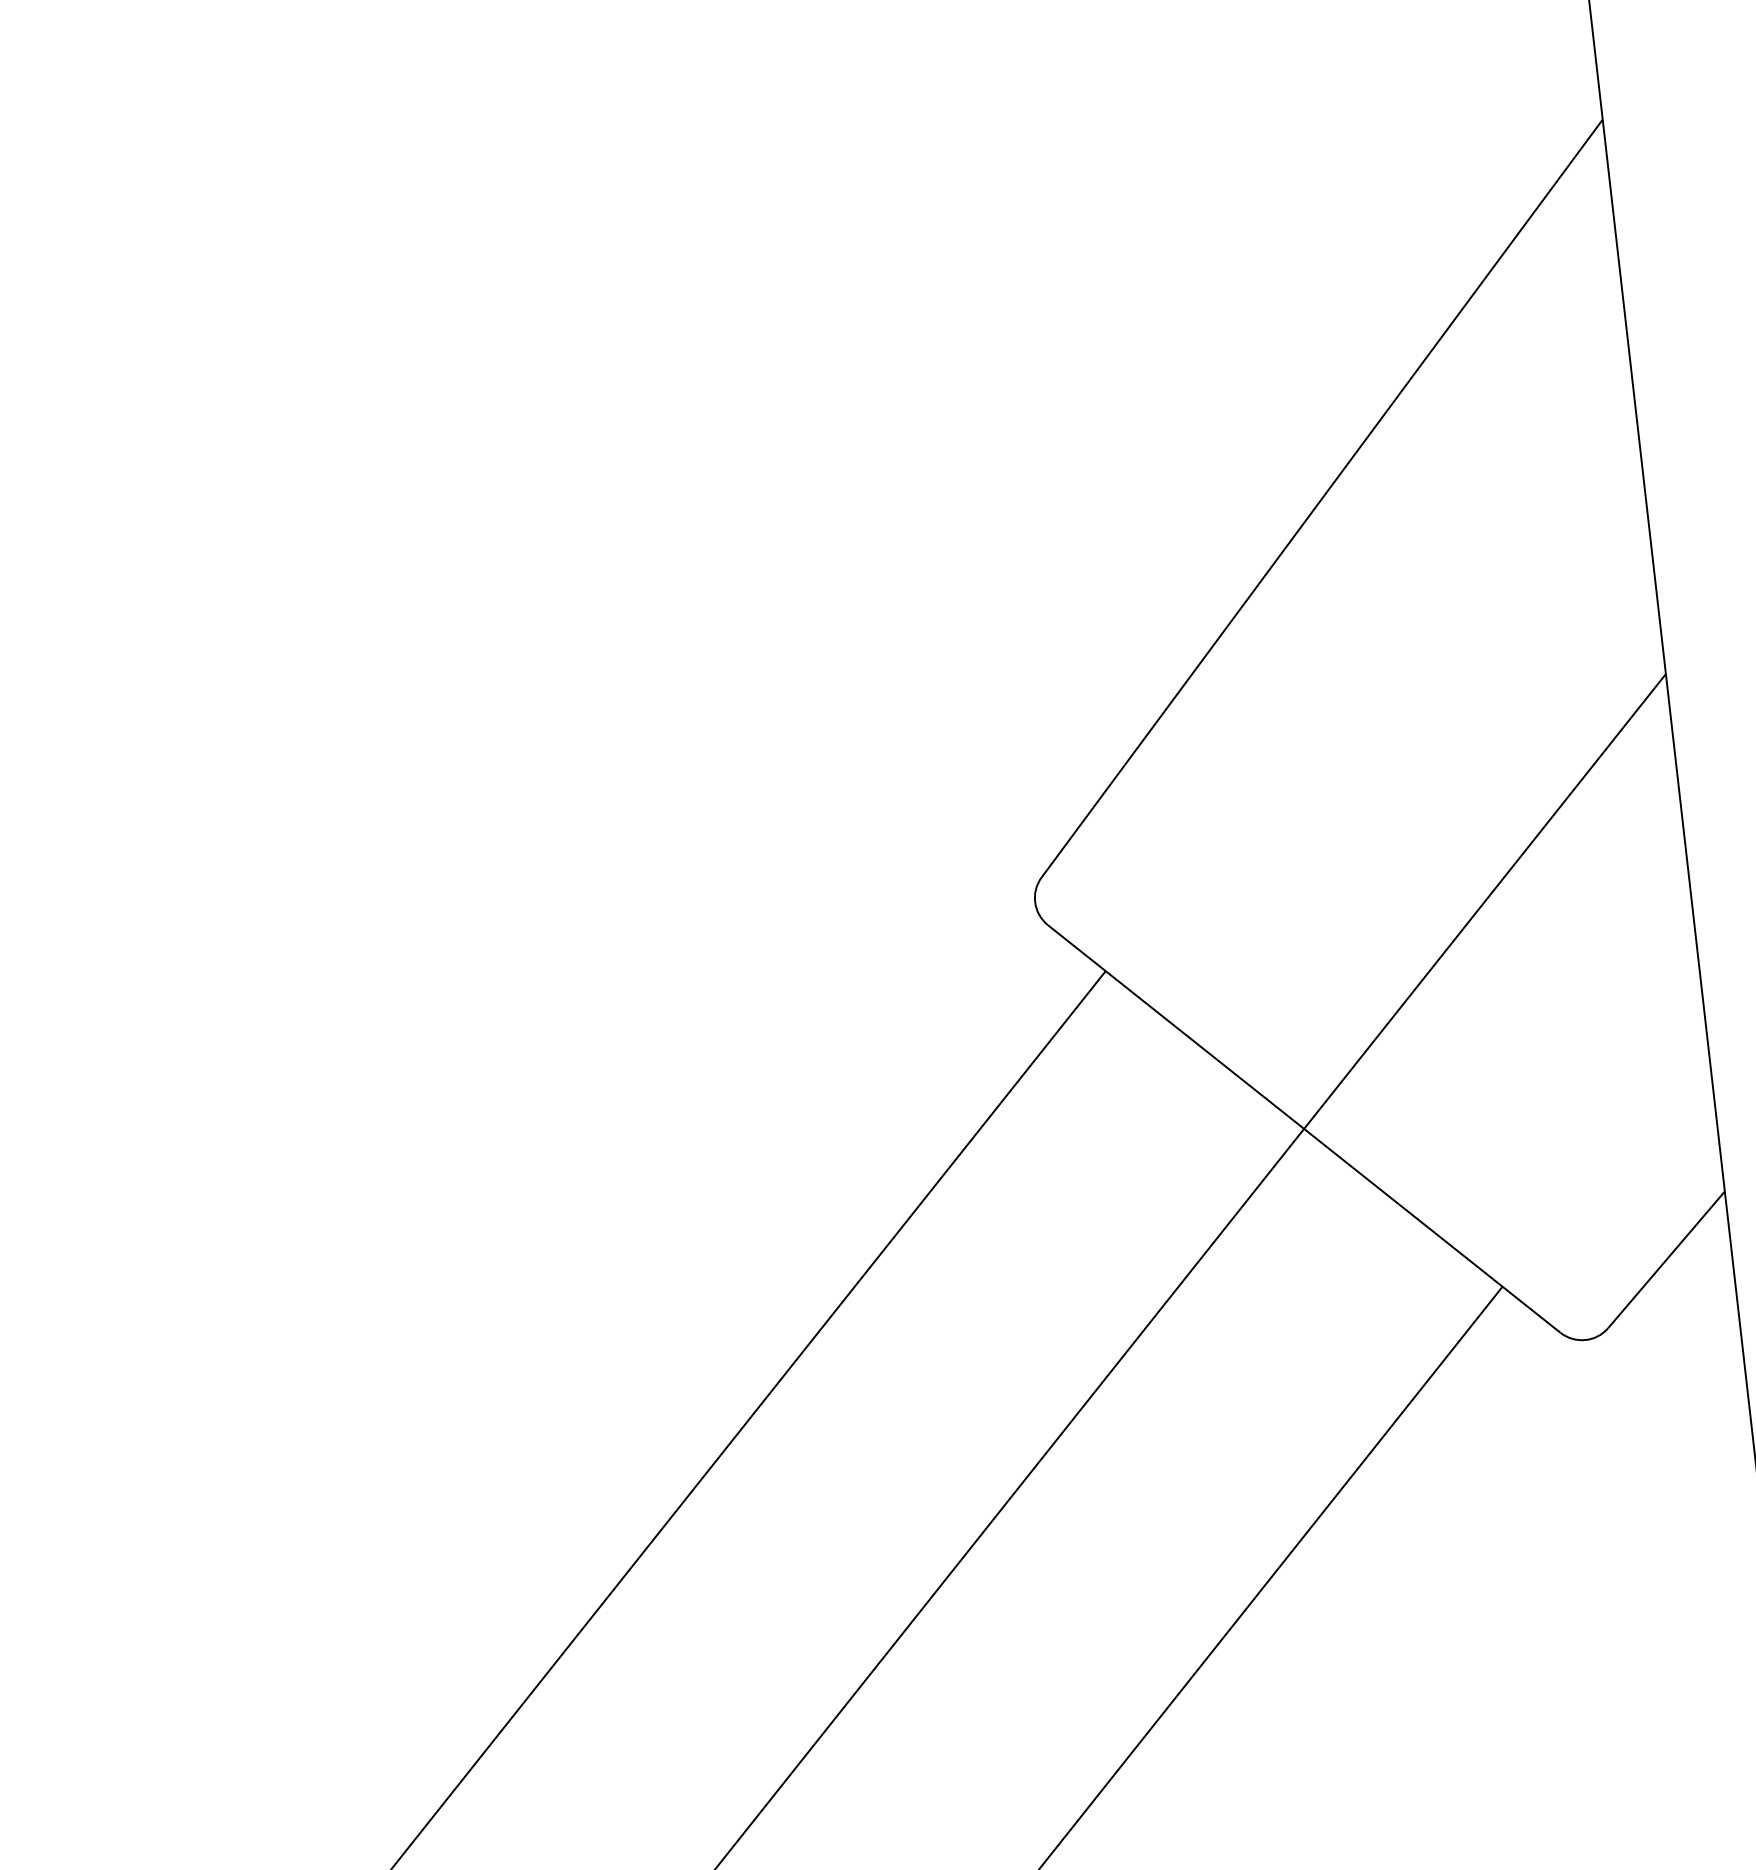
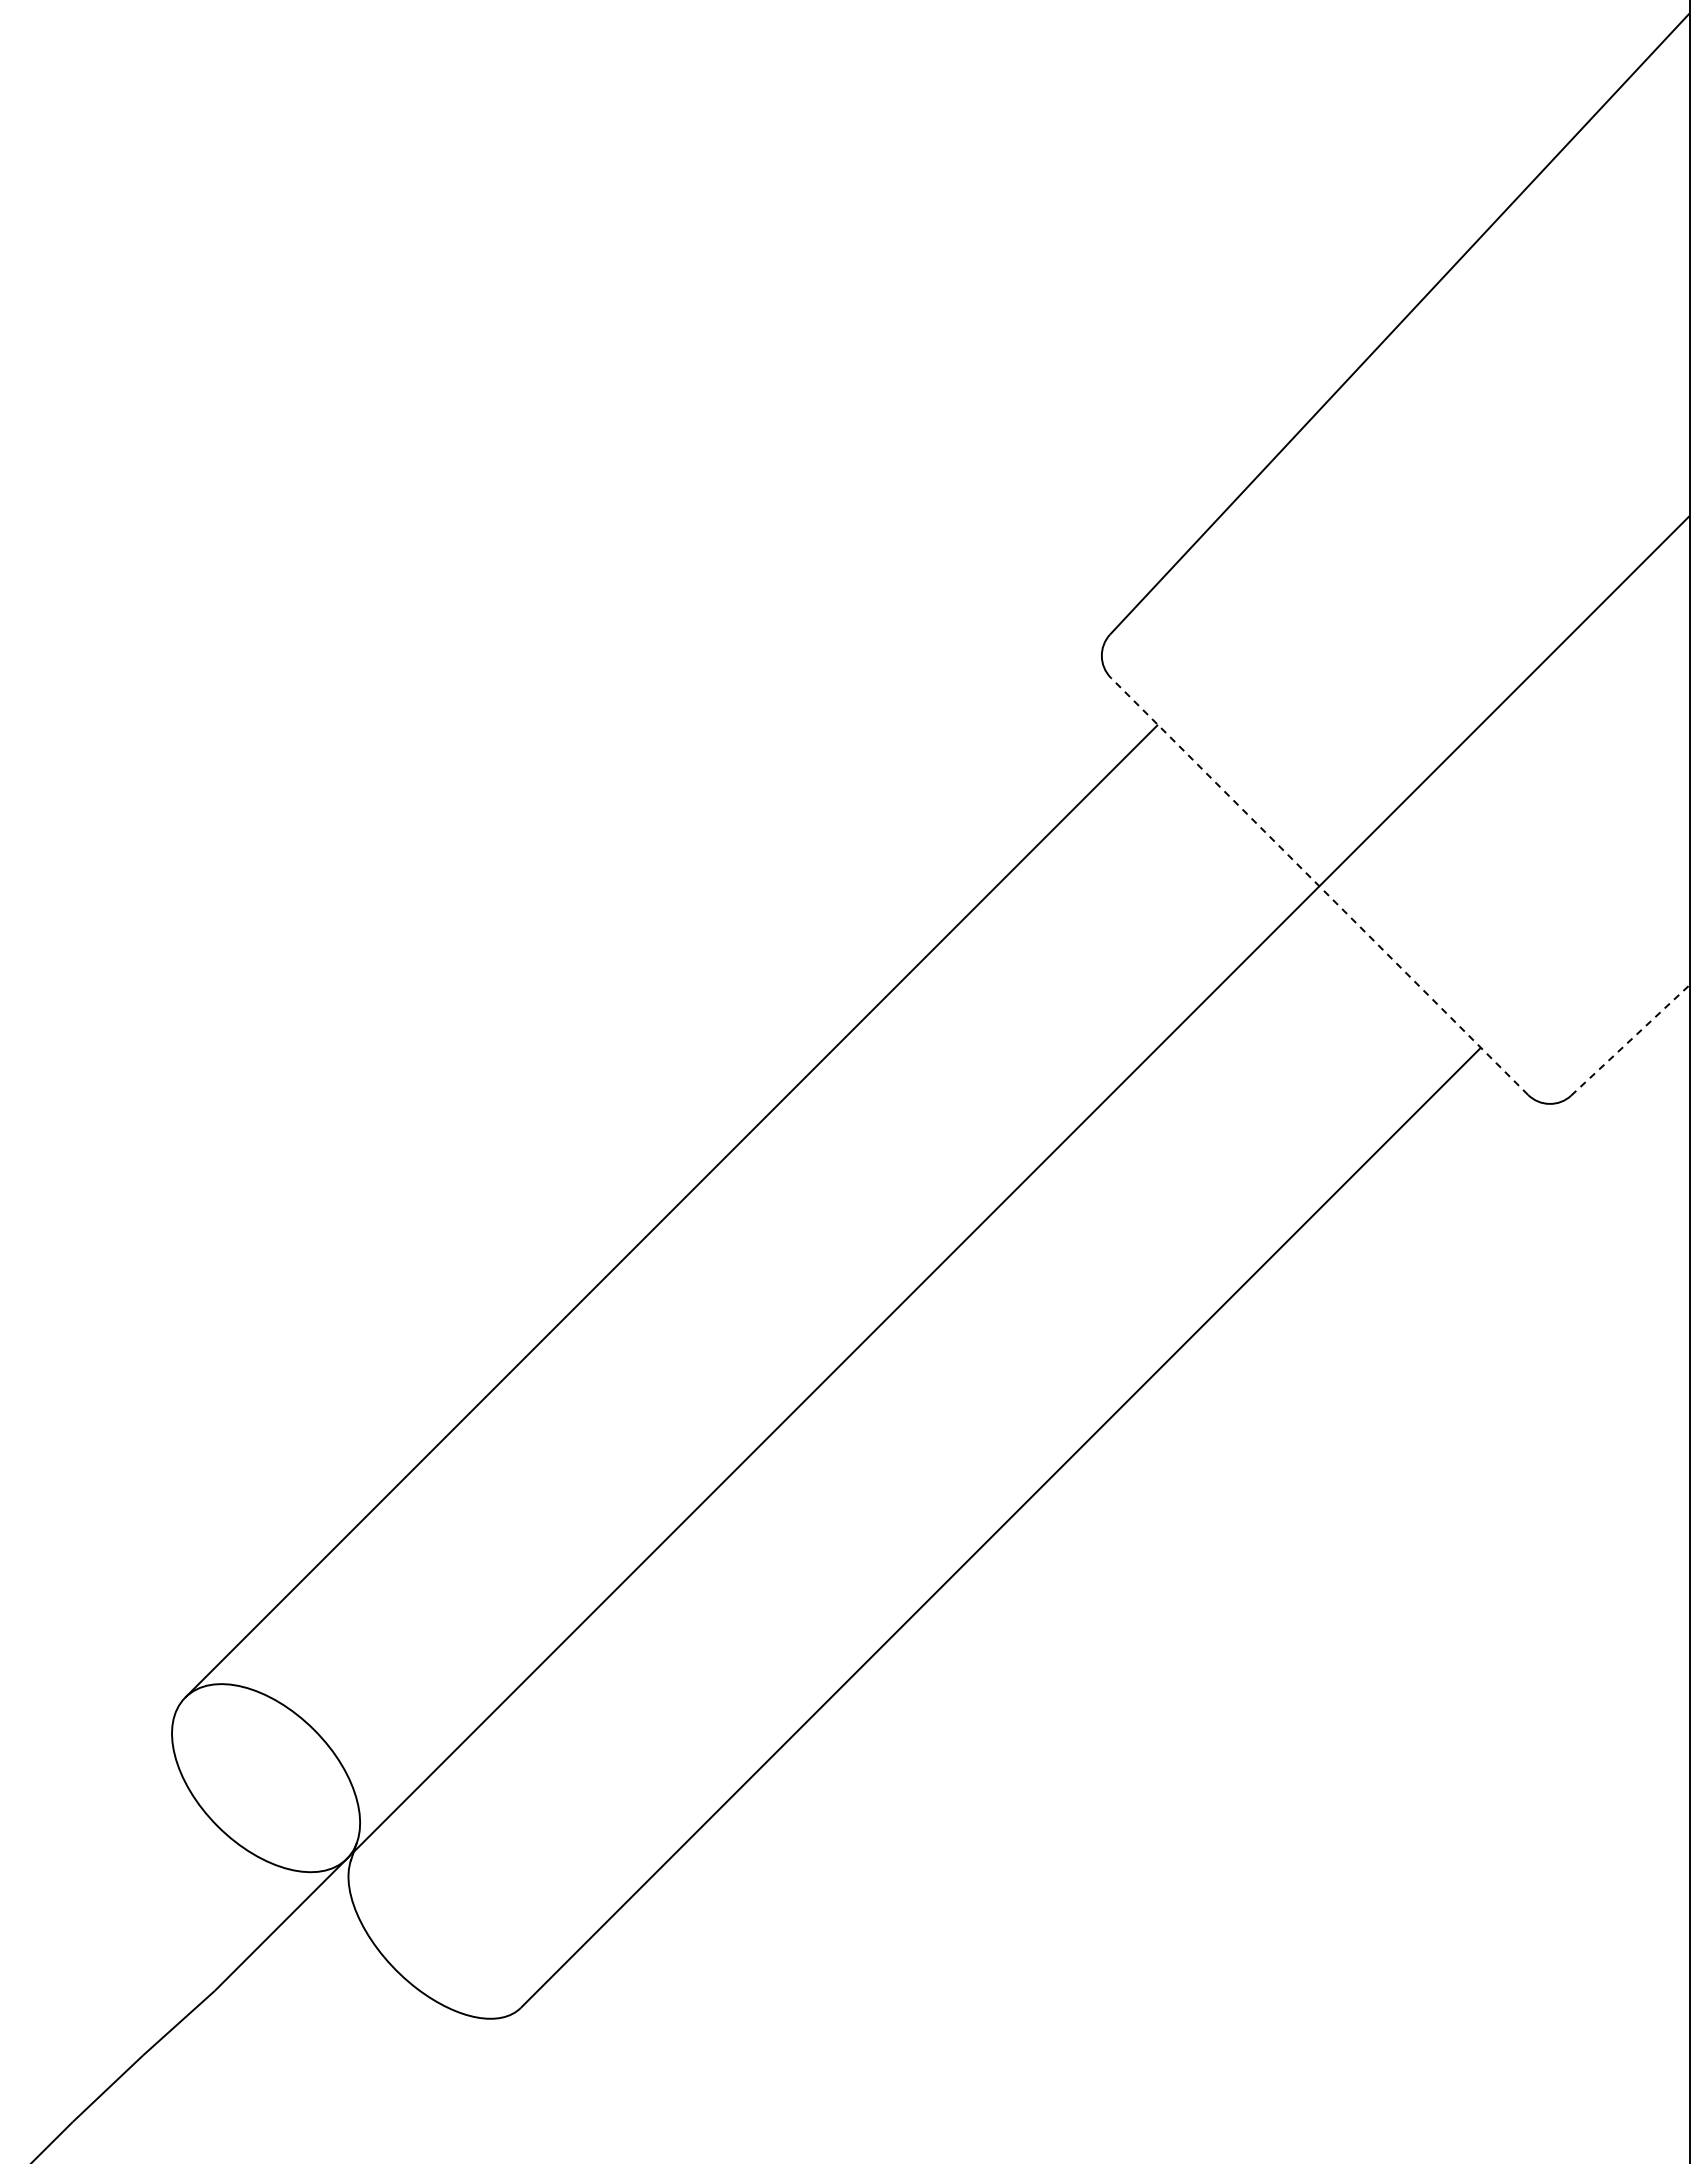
line: (1304, 1129) -> (1319, 886), solid -> dashed
line: (1666, 1259) -> (1630, 1040), solid -> dashed

